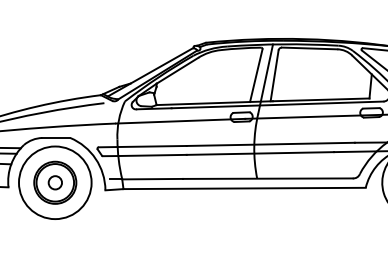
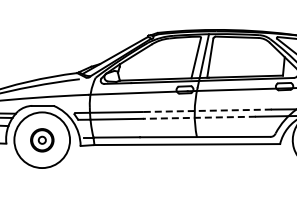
line: (269, 144) -> (206, 110), solid -> dashed
line: (259, 153) -> (198, 117), solid -> dashed
part: (55, 183) -> (42, 140), size x0.7

